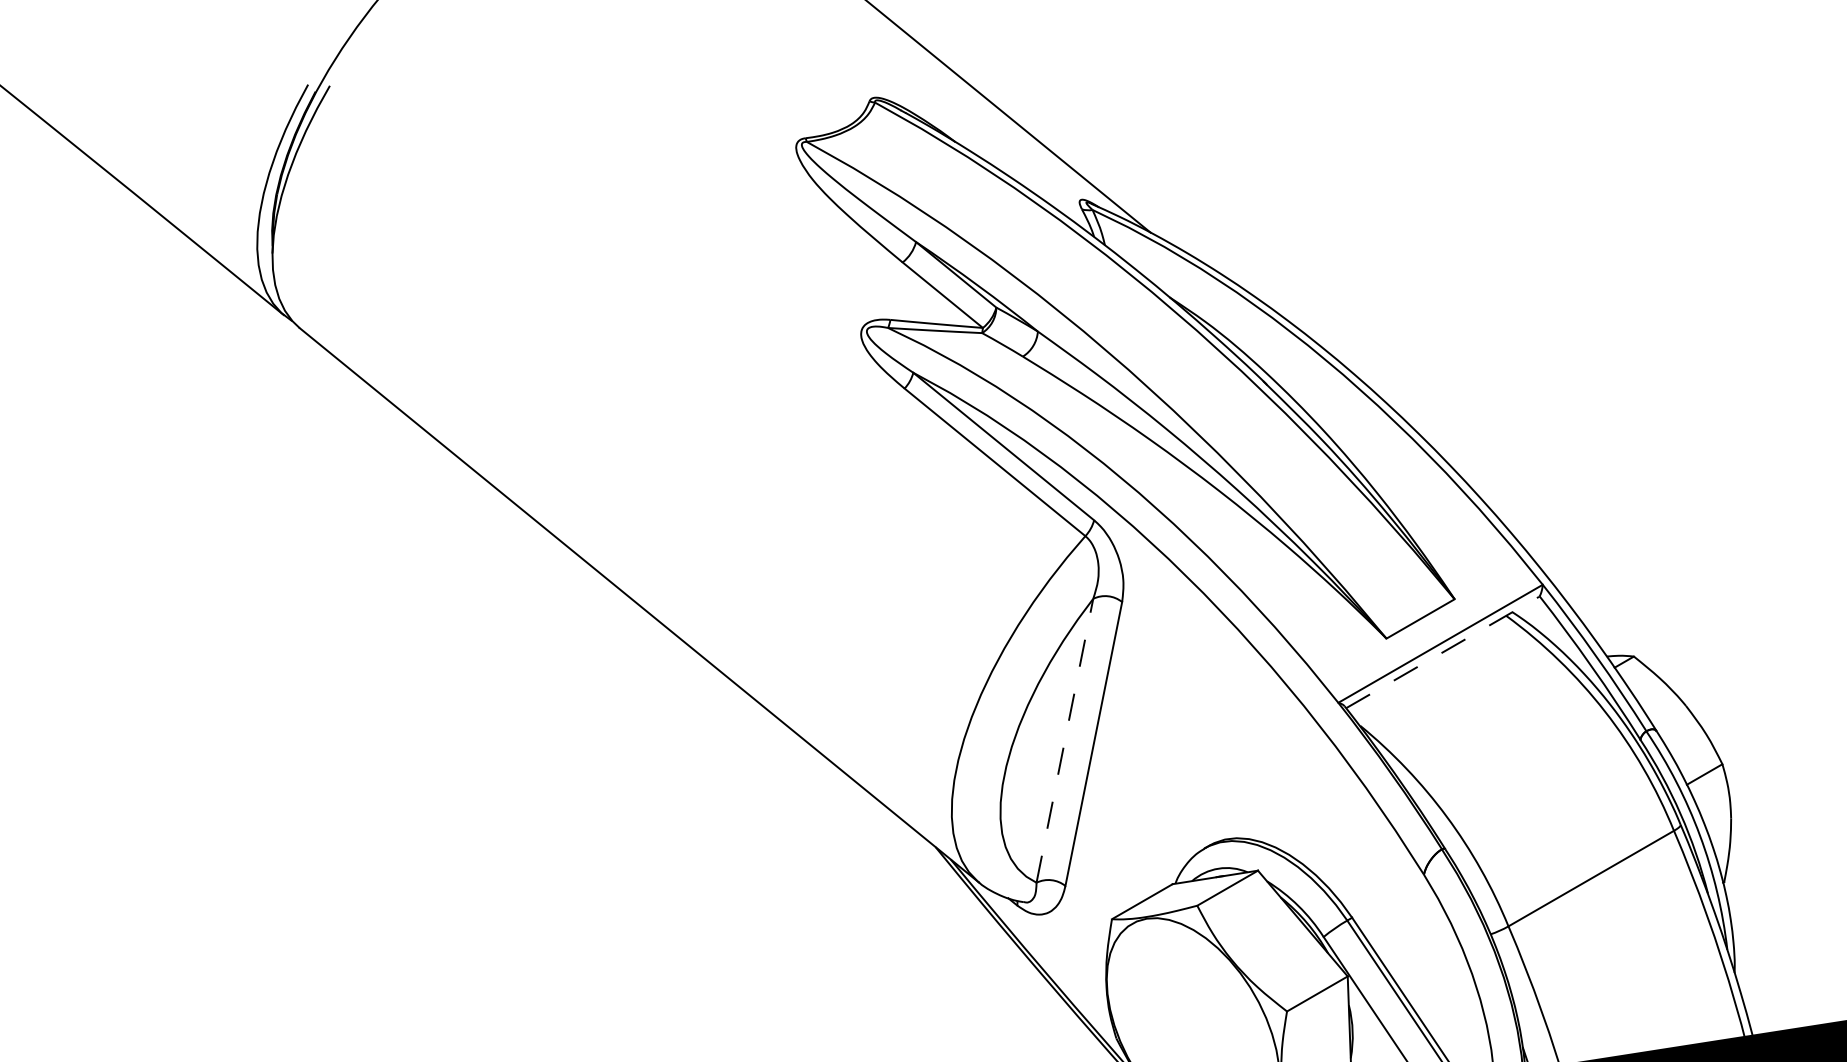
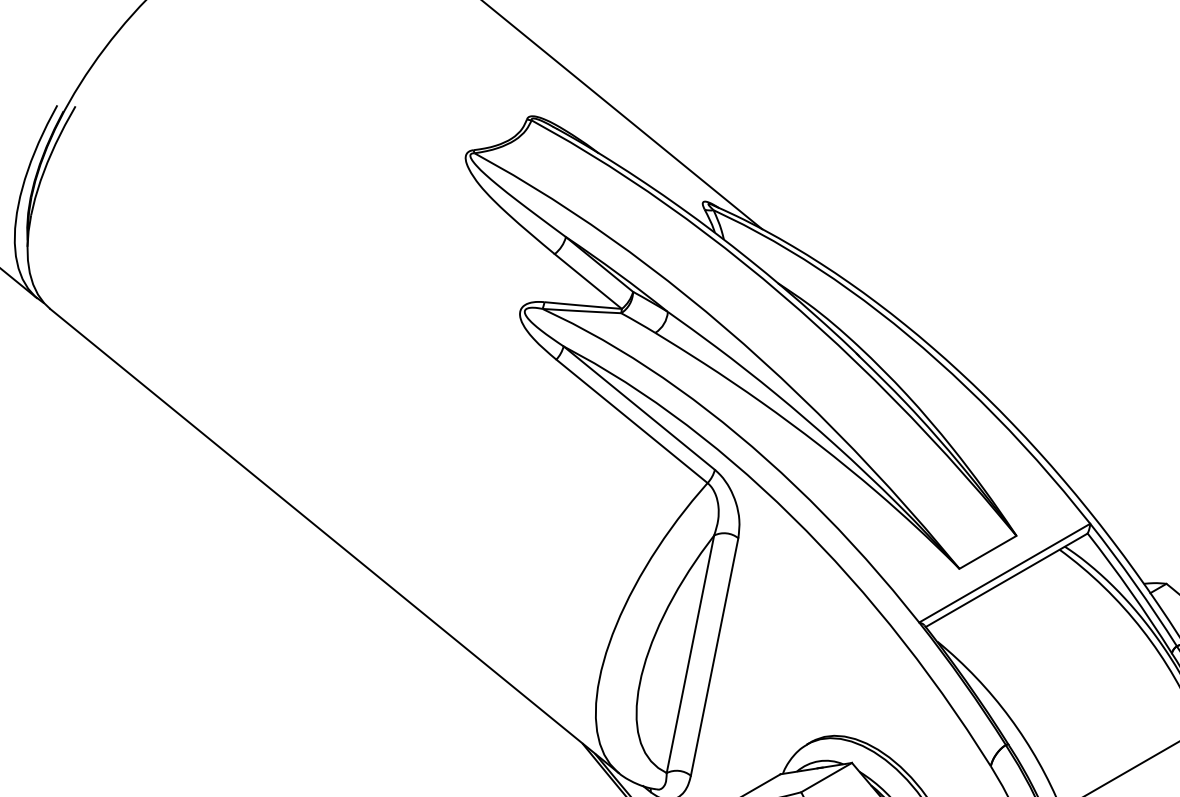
line: (1442, 652) -> (1006, 580), dashed -> solid
line: (1064, 740) -> (690, 654), dashed -> solid

